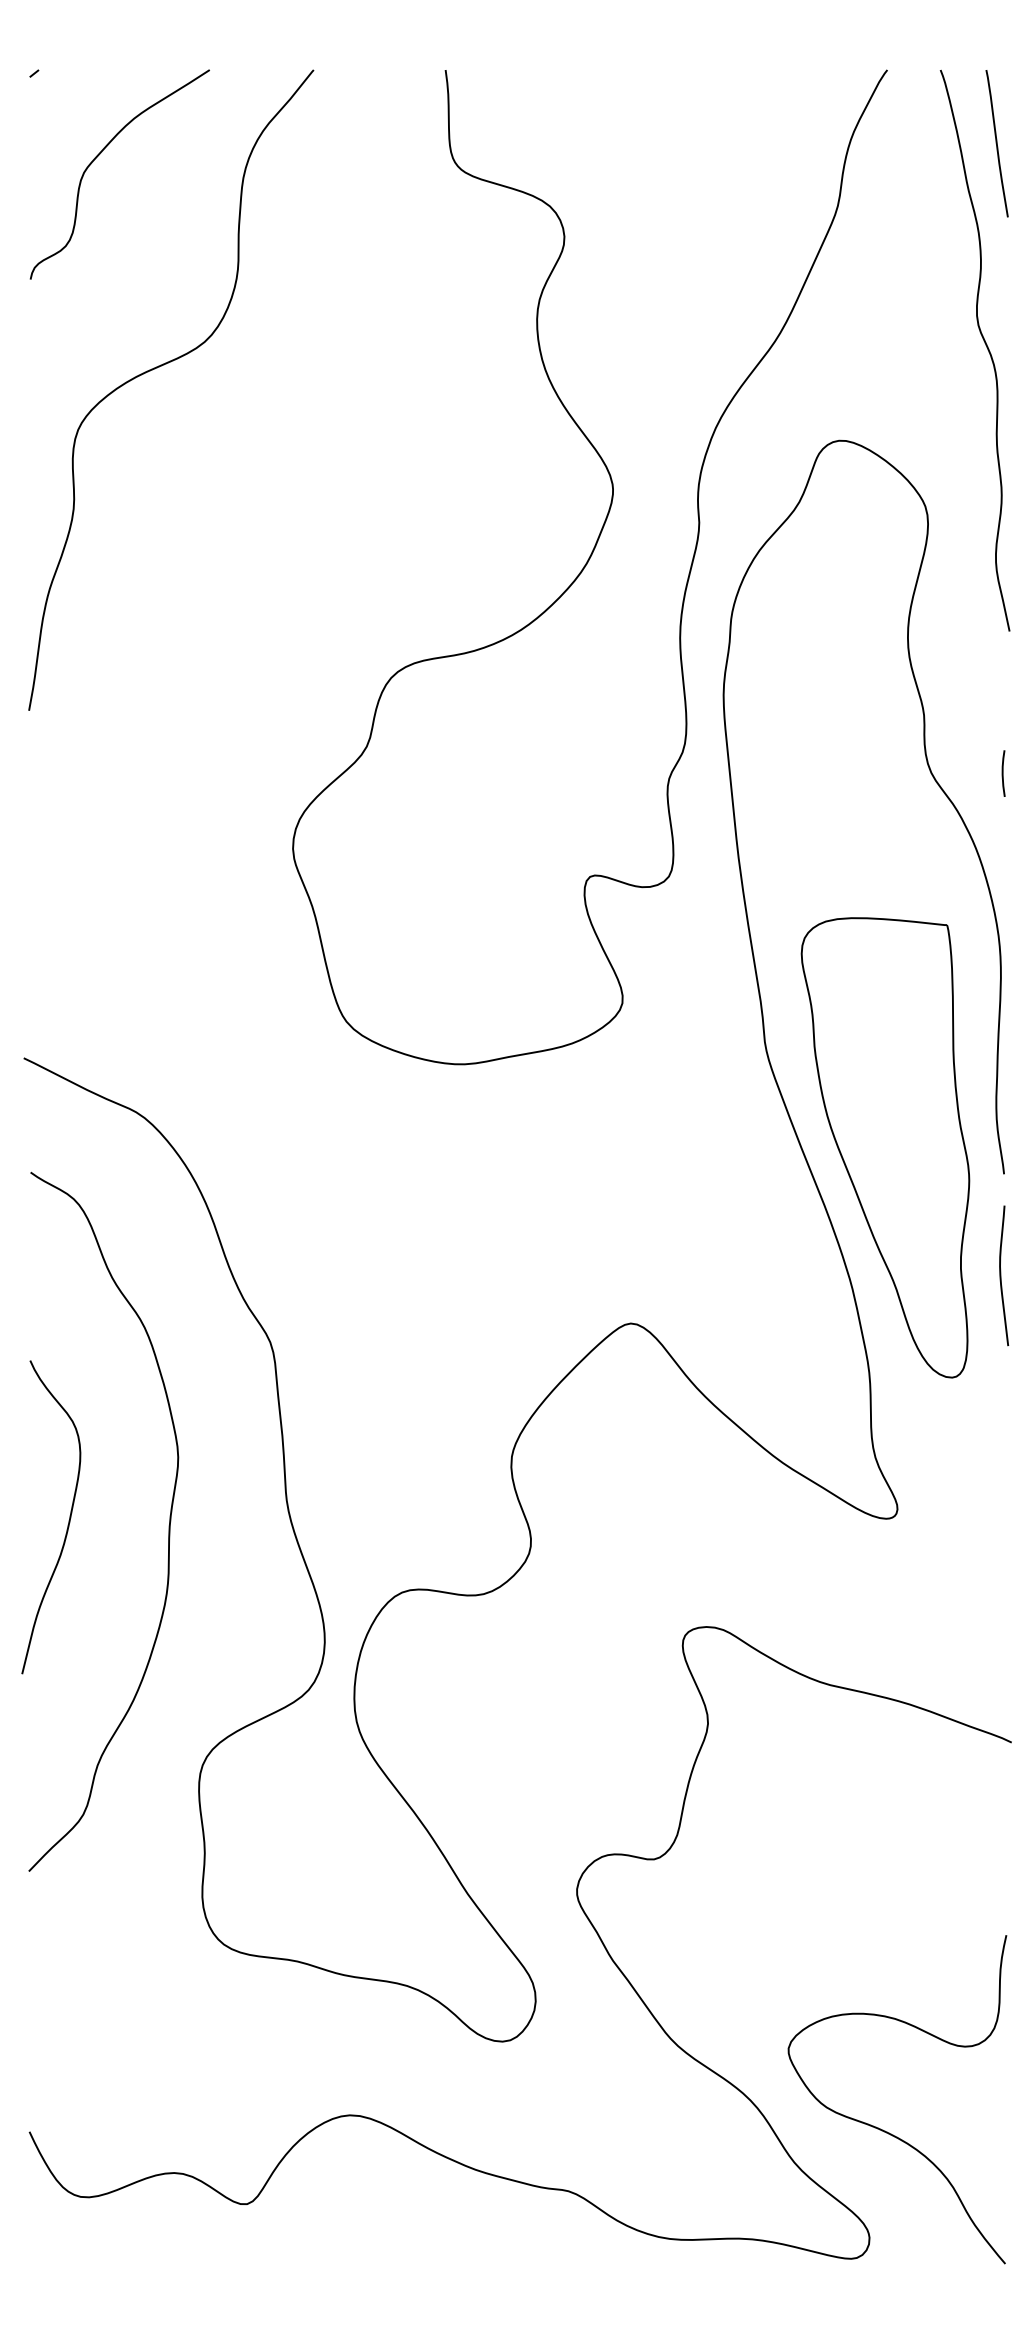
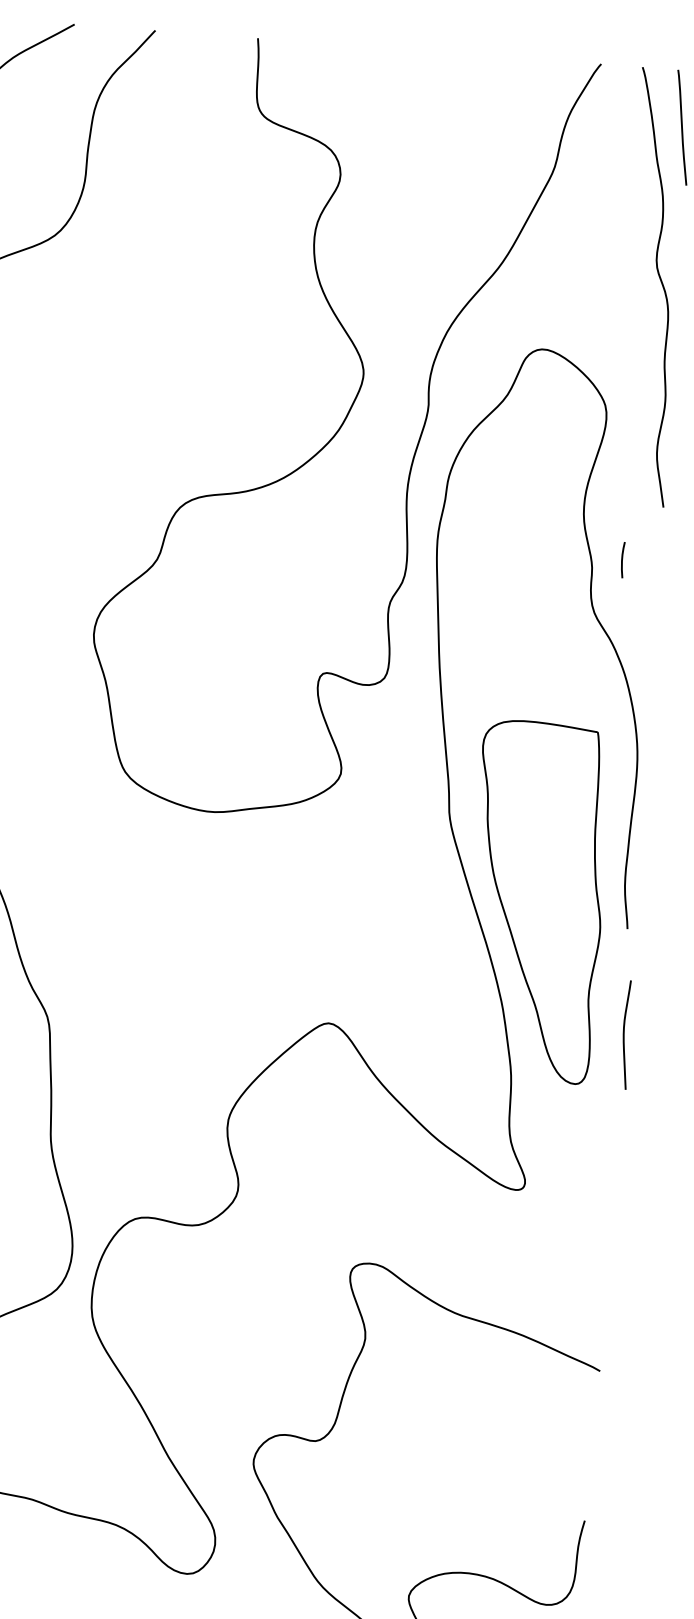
curve: (1003, 773) -> (622, 560), moved
curve: (1001, 1275) -> (624, 1034), moved

